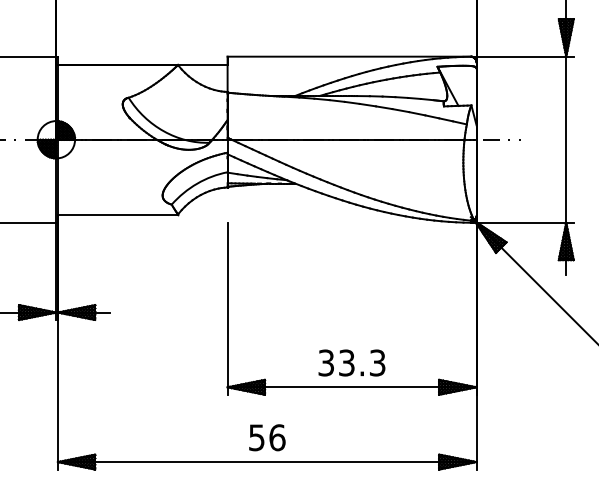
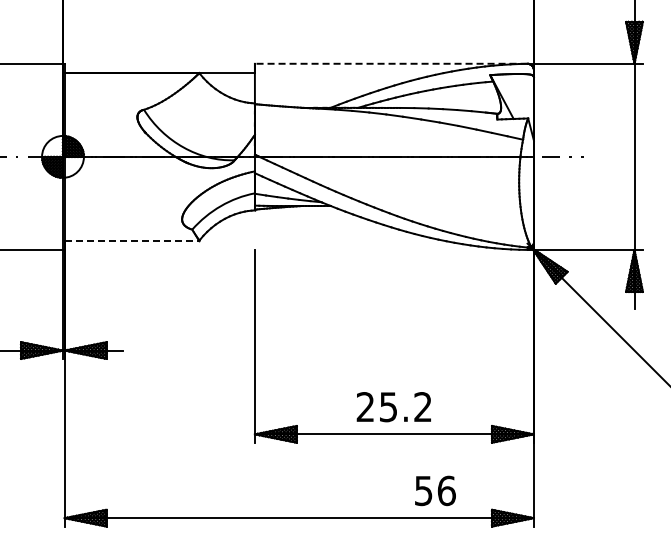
line: (348, 56) -> (390, 63), solid -> dashed
line: (118, 214) -> (132, 240), solid -> dashed
text: (351, 363) -> (393, 407), 33.3 -> 25.2
text: (267, 437) -> (435, 490), moved

